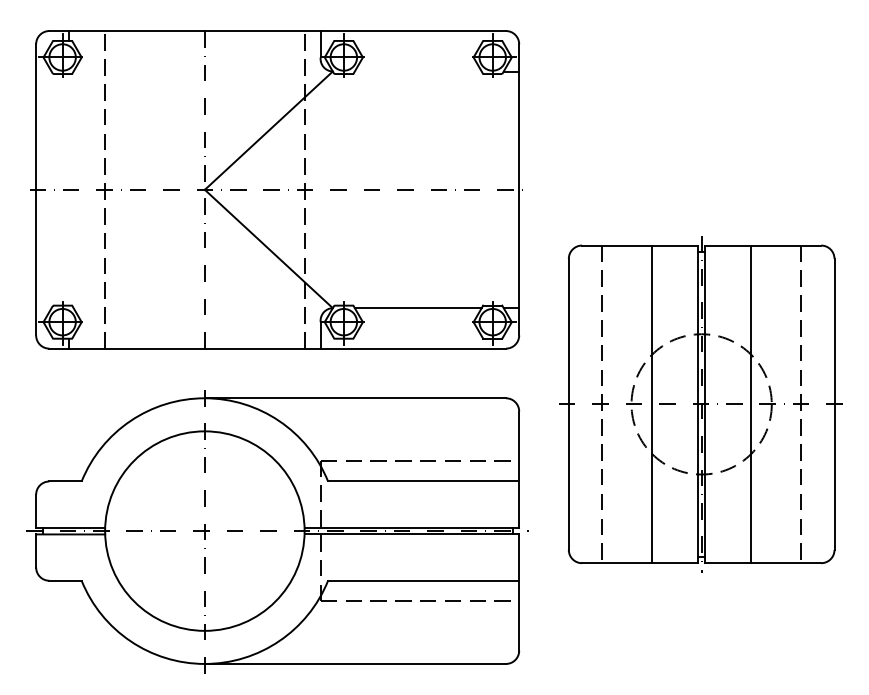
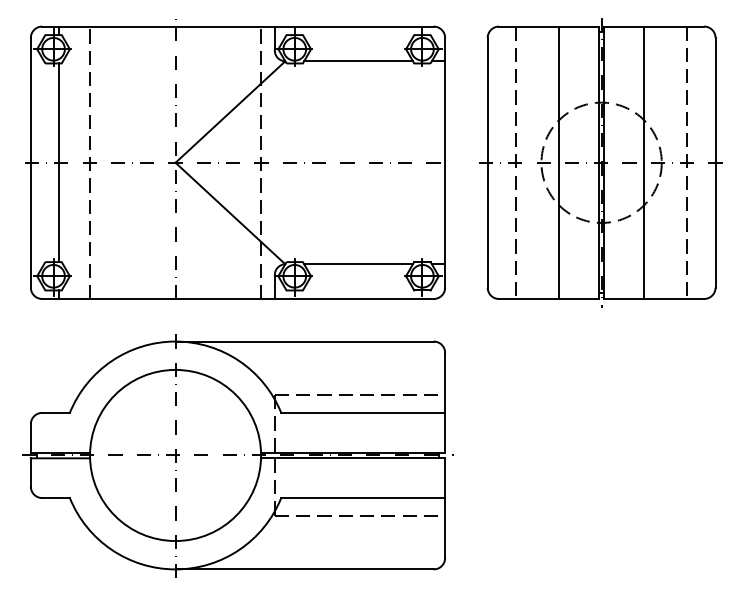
line: (418, 71) -> (358, 61), added
line: (68, 189) -> (58, 162), added
part: (700, 404) -> (600, 162), moved

